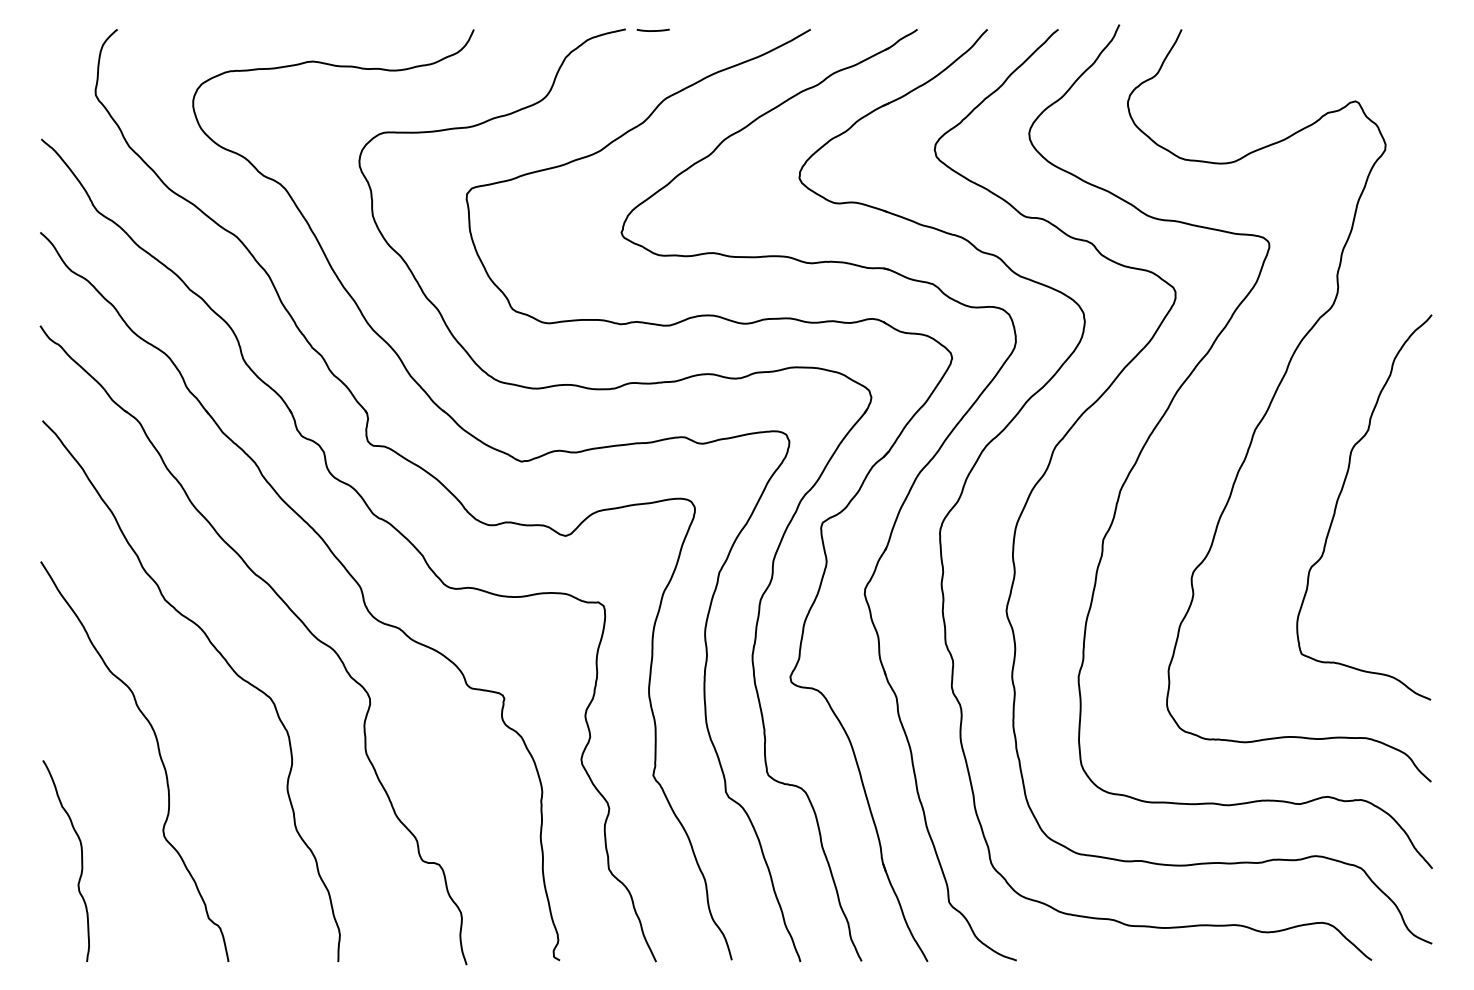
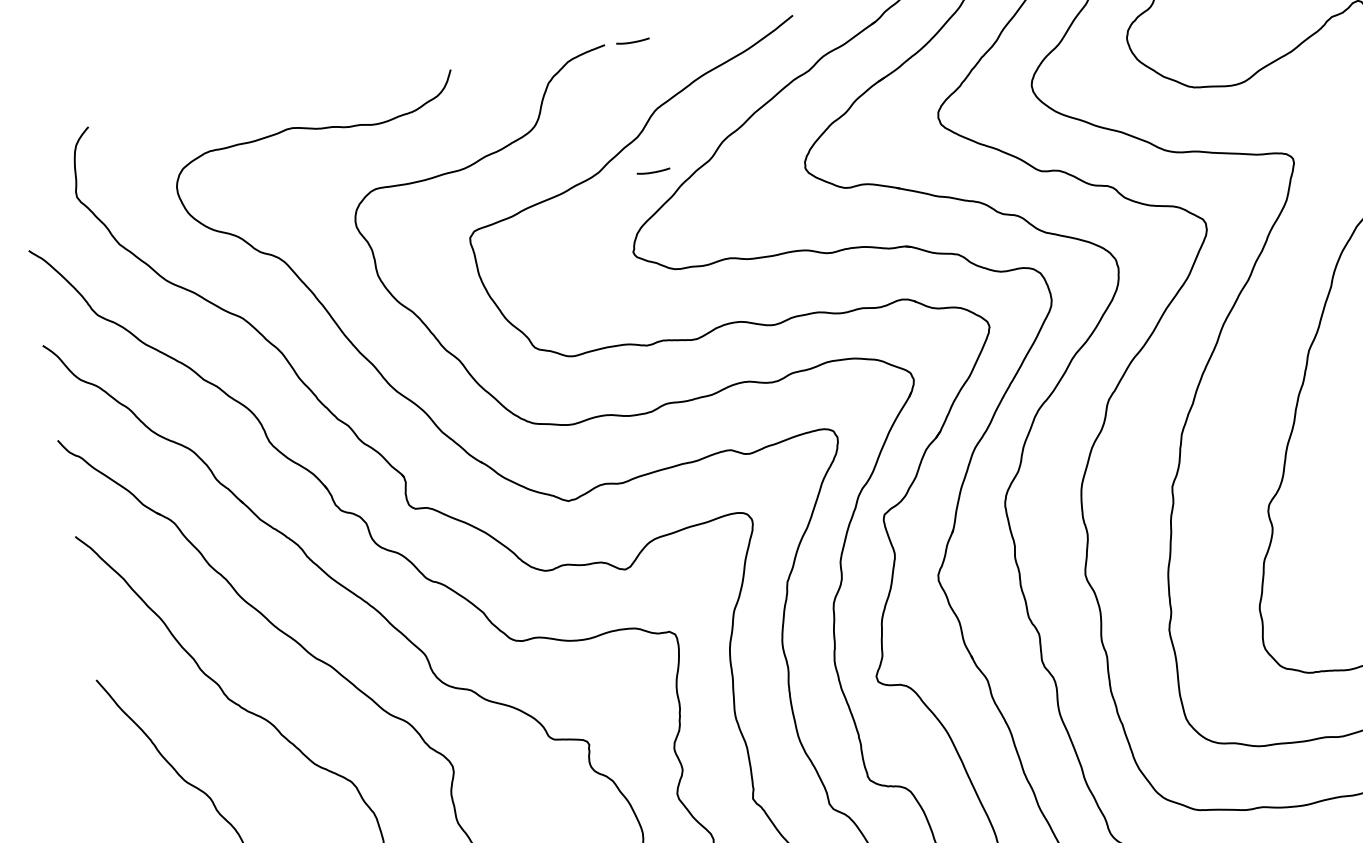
line: (652, 158) -> (652, 172), added

